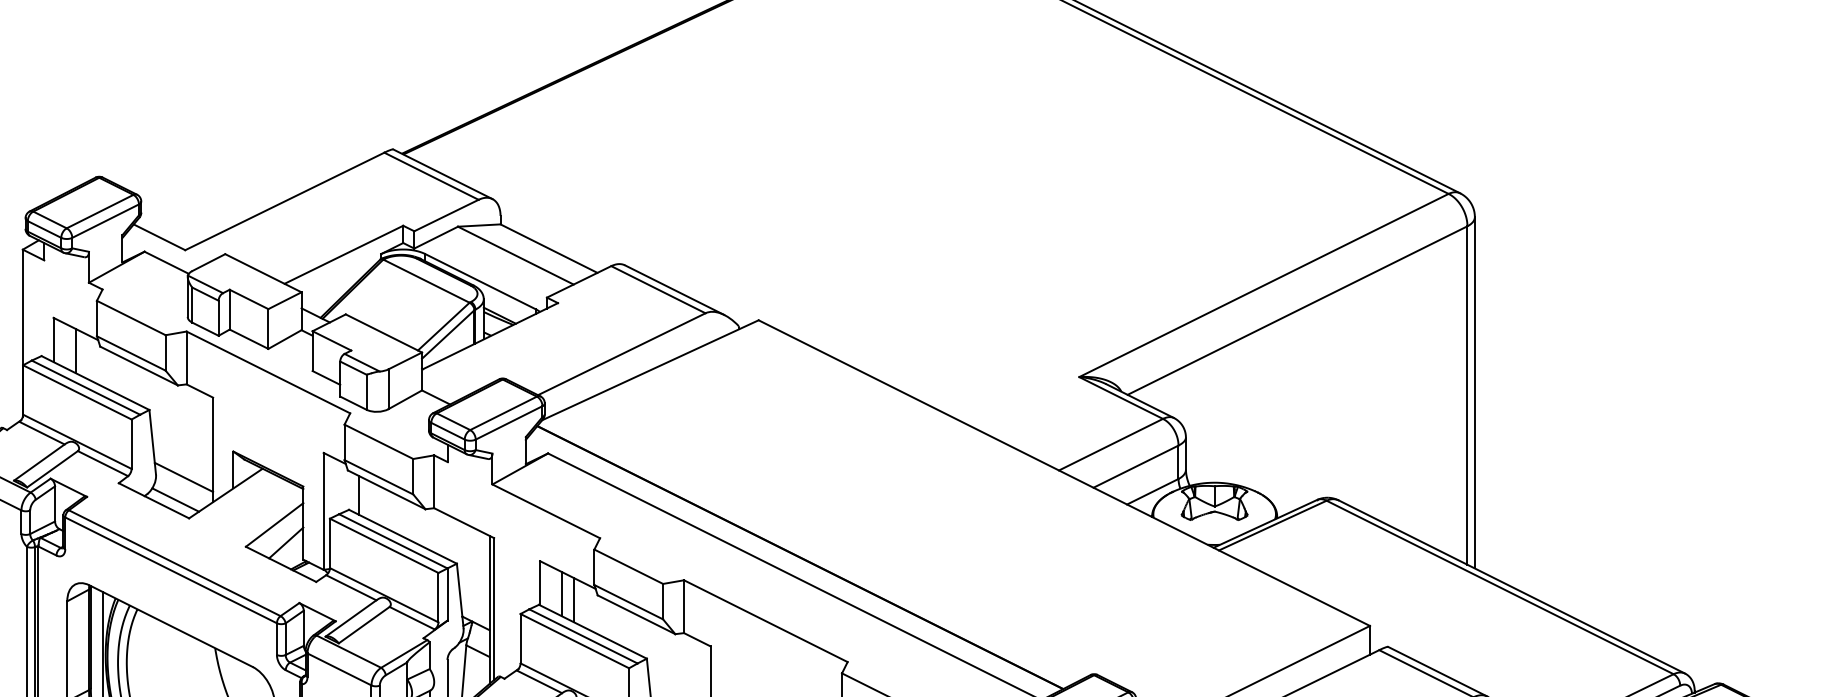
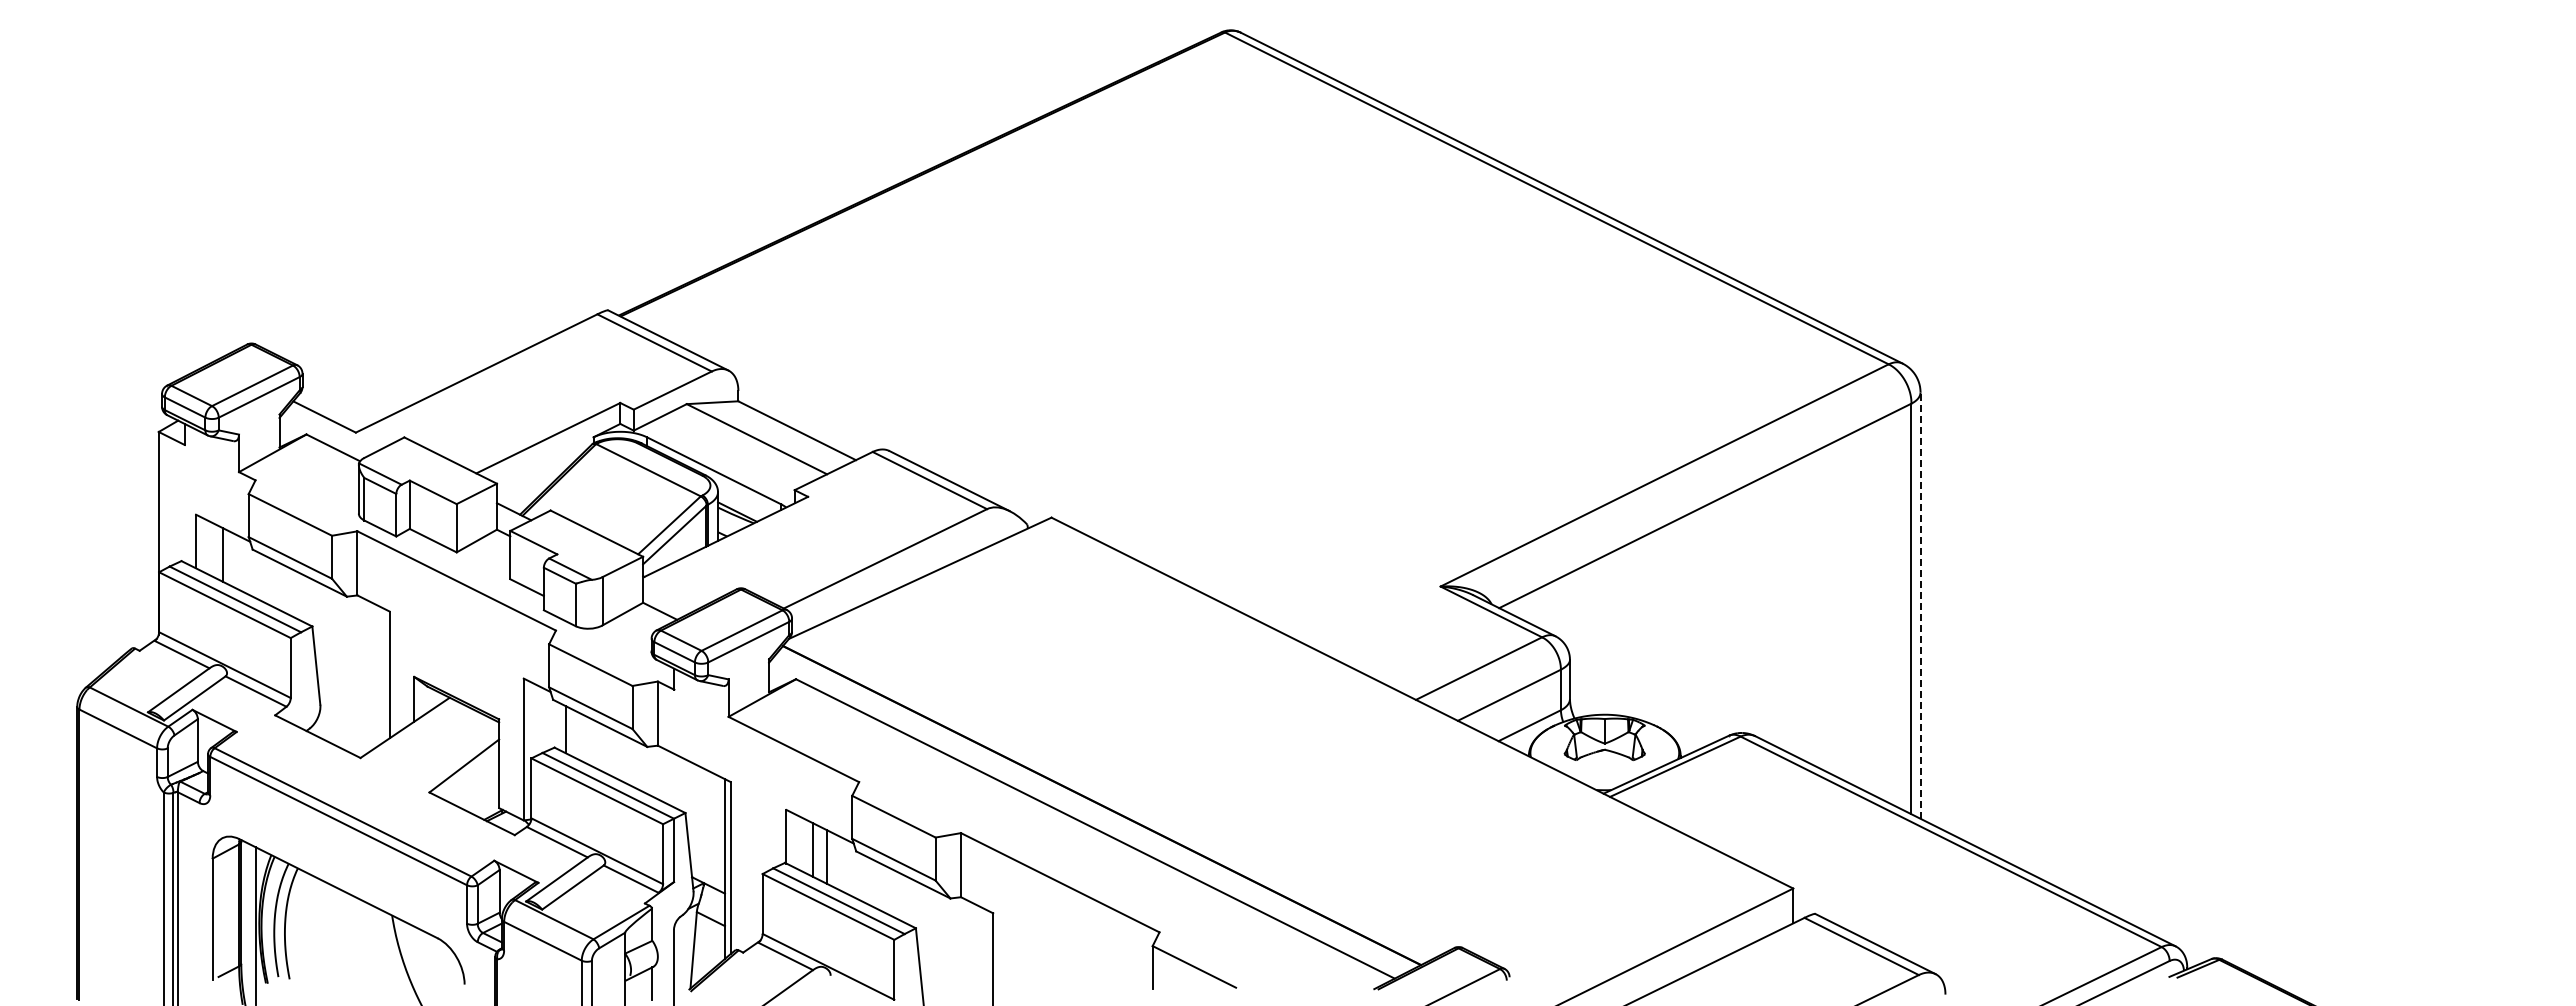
line: (1474, 392) -> (1920, 605), solid -> dashed
line: (183, 476) -> (353, 707), removed
line: (175, 499) -> (343, 735), removed
line: (286, 542) -> (478, 787), removed

